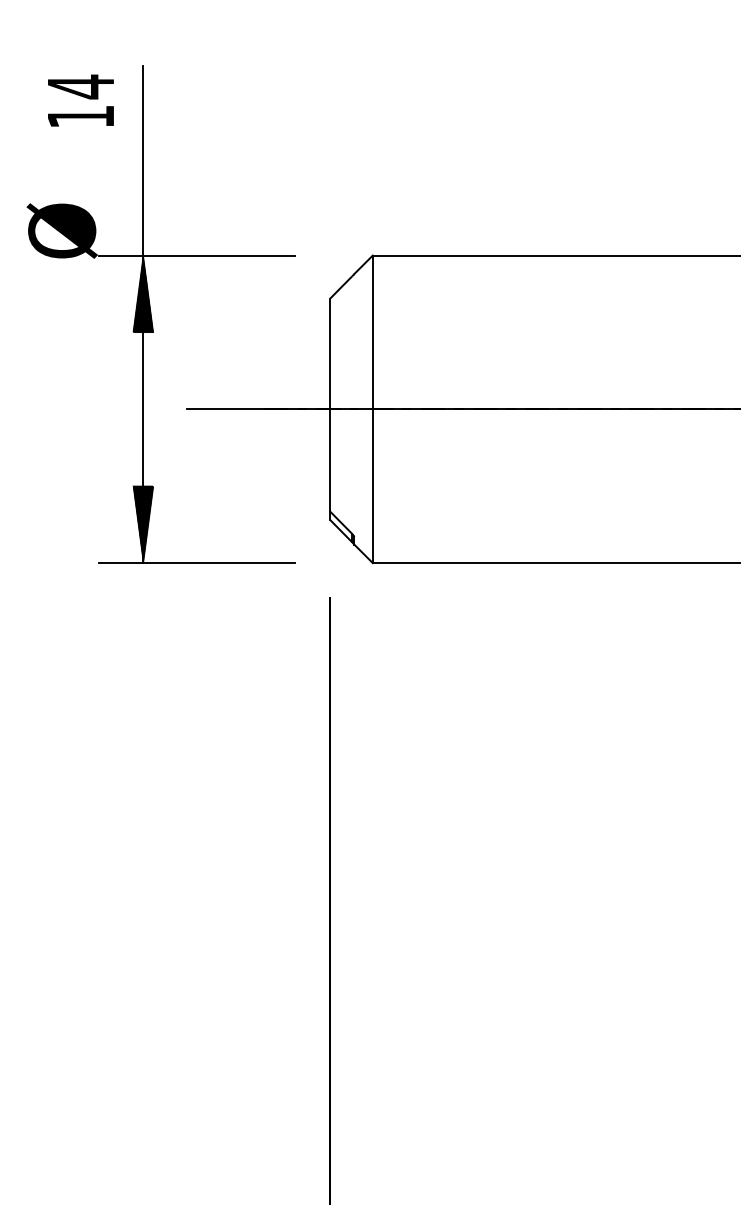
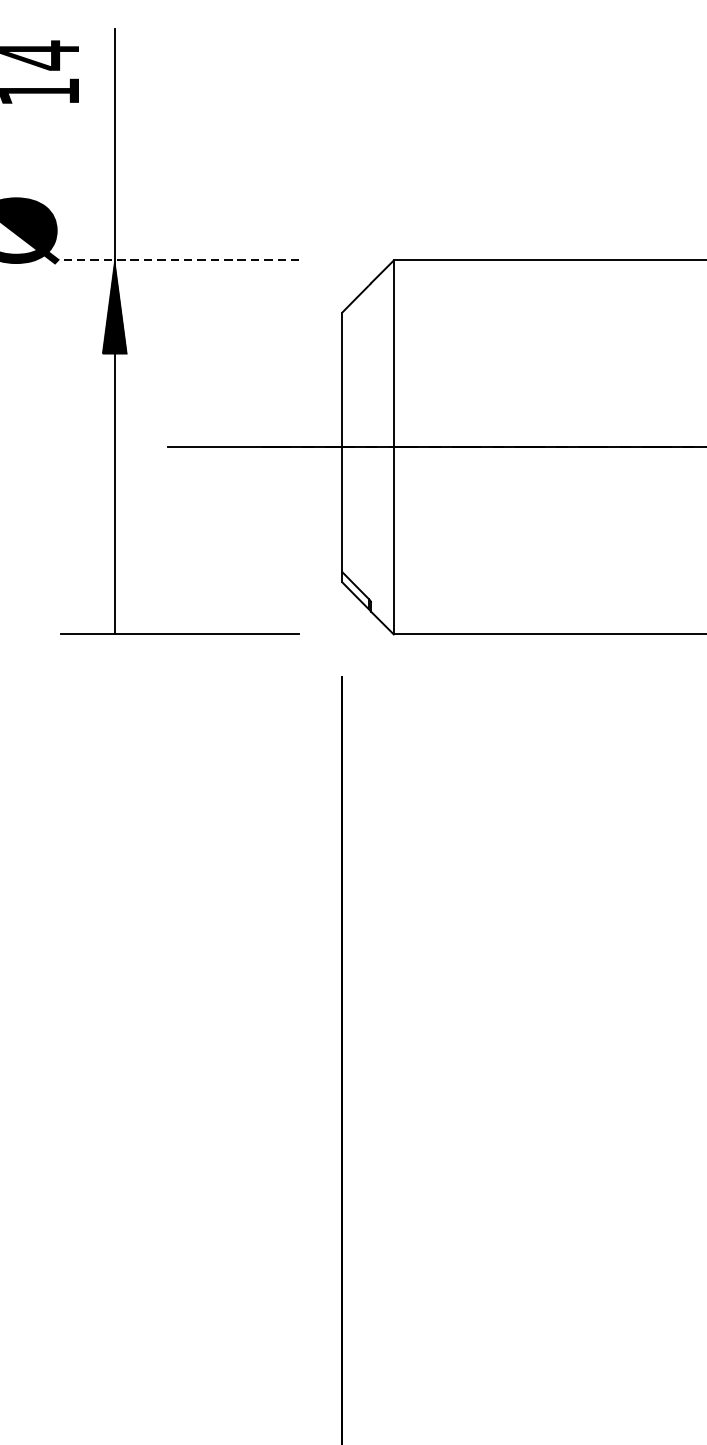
line: (197, 255) -> (180, 260), solid -> dashed
hatch: (143, 524) -> (114, 587), removed

